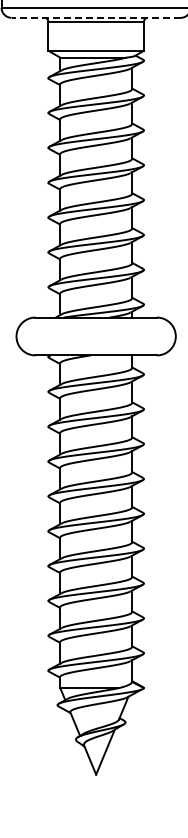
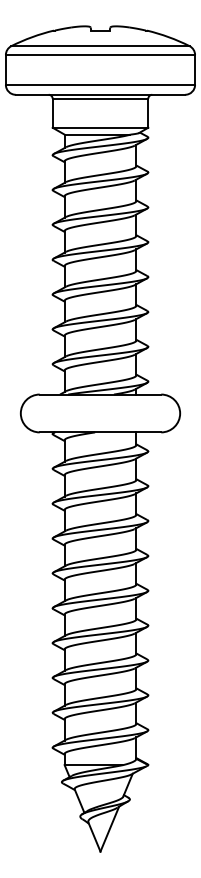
line: (96, 17) -> (100, 94), dashed -> solid

